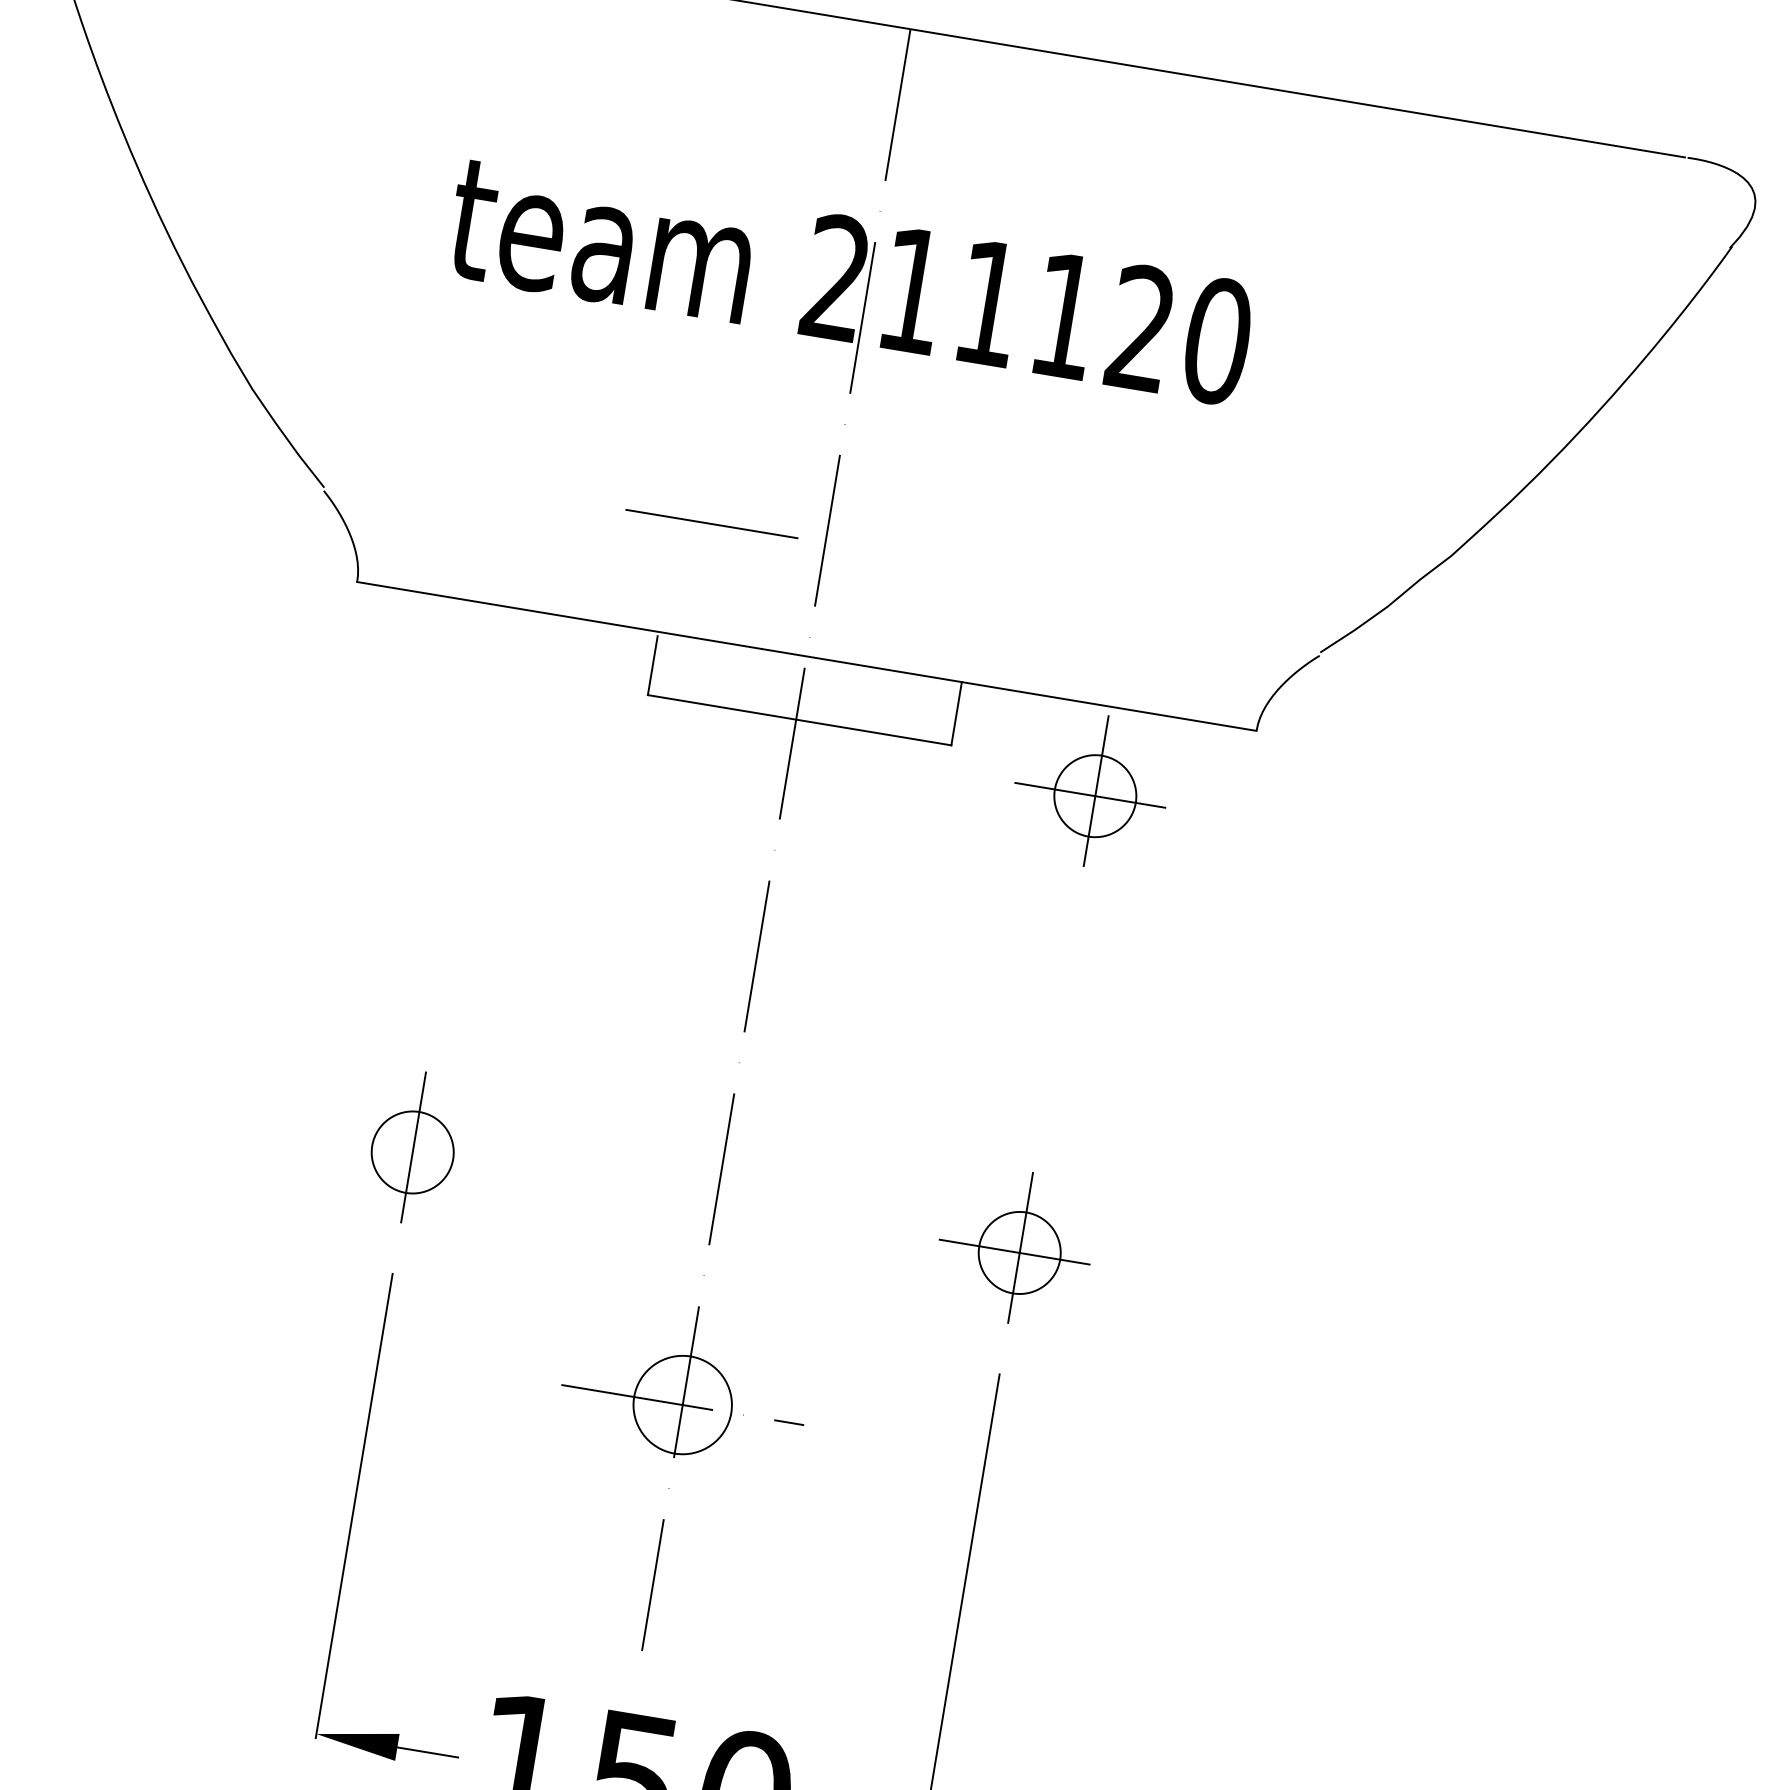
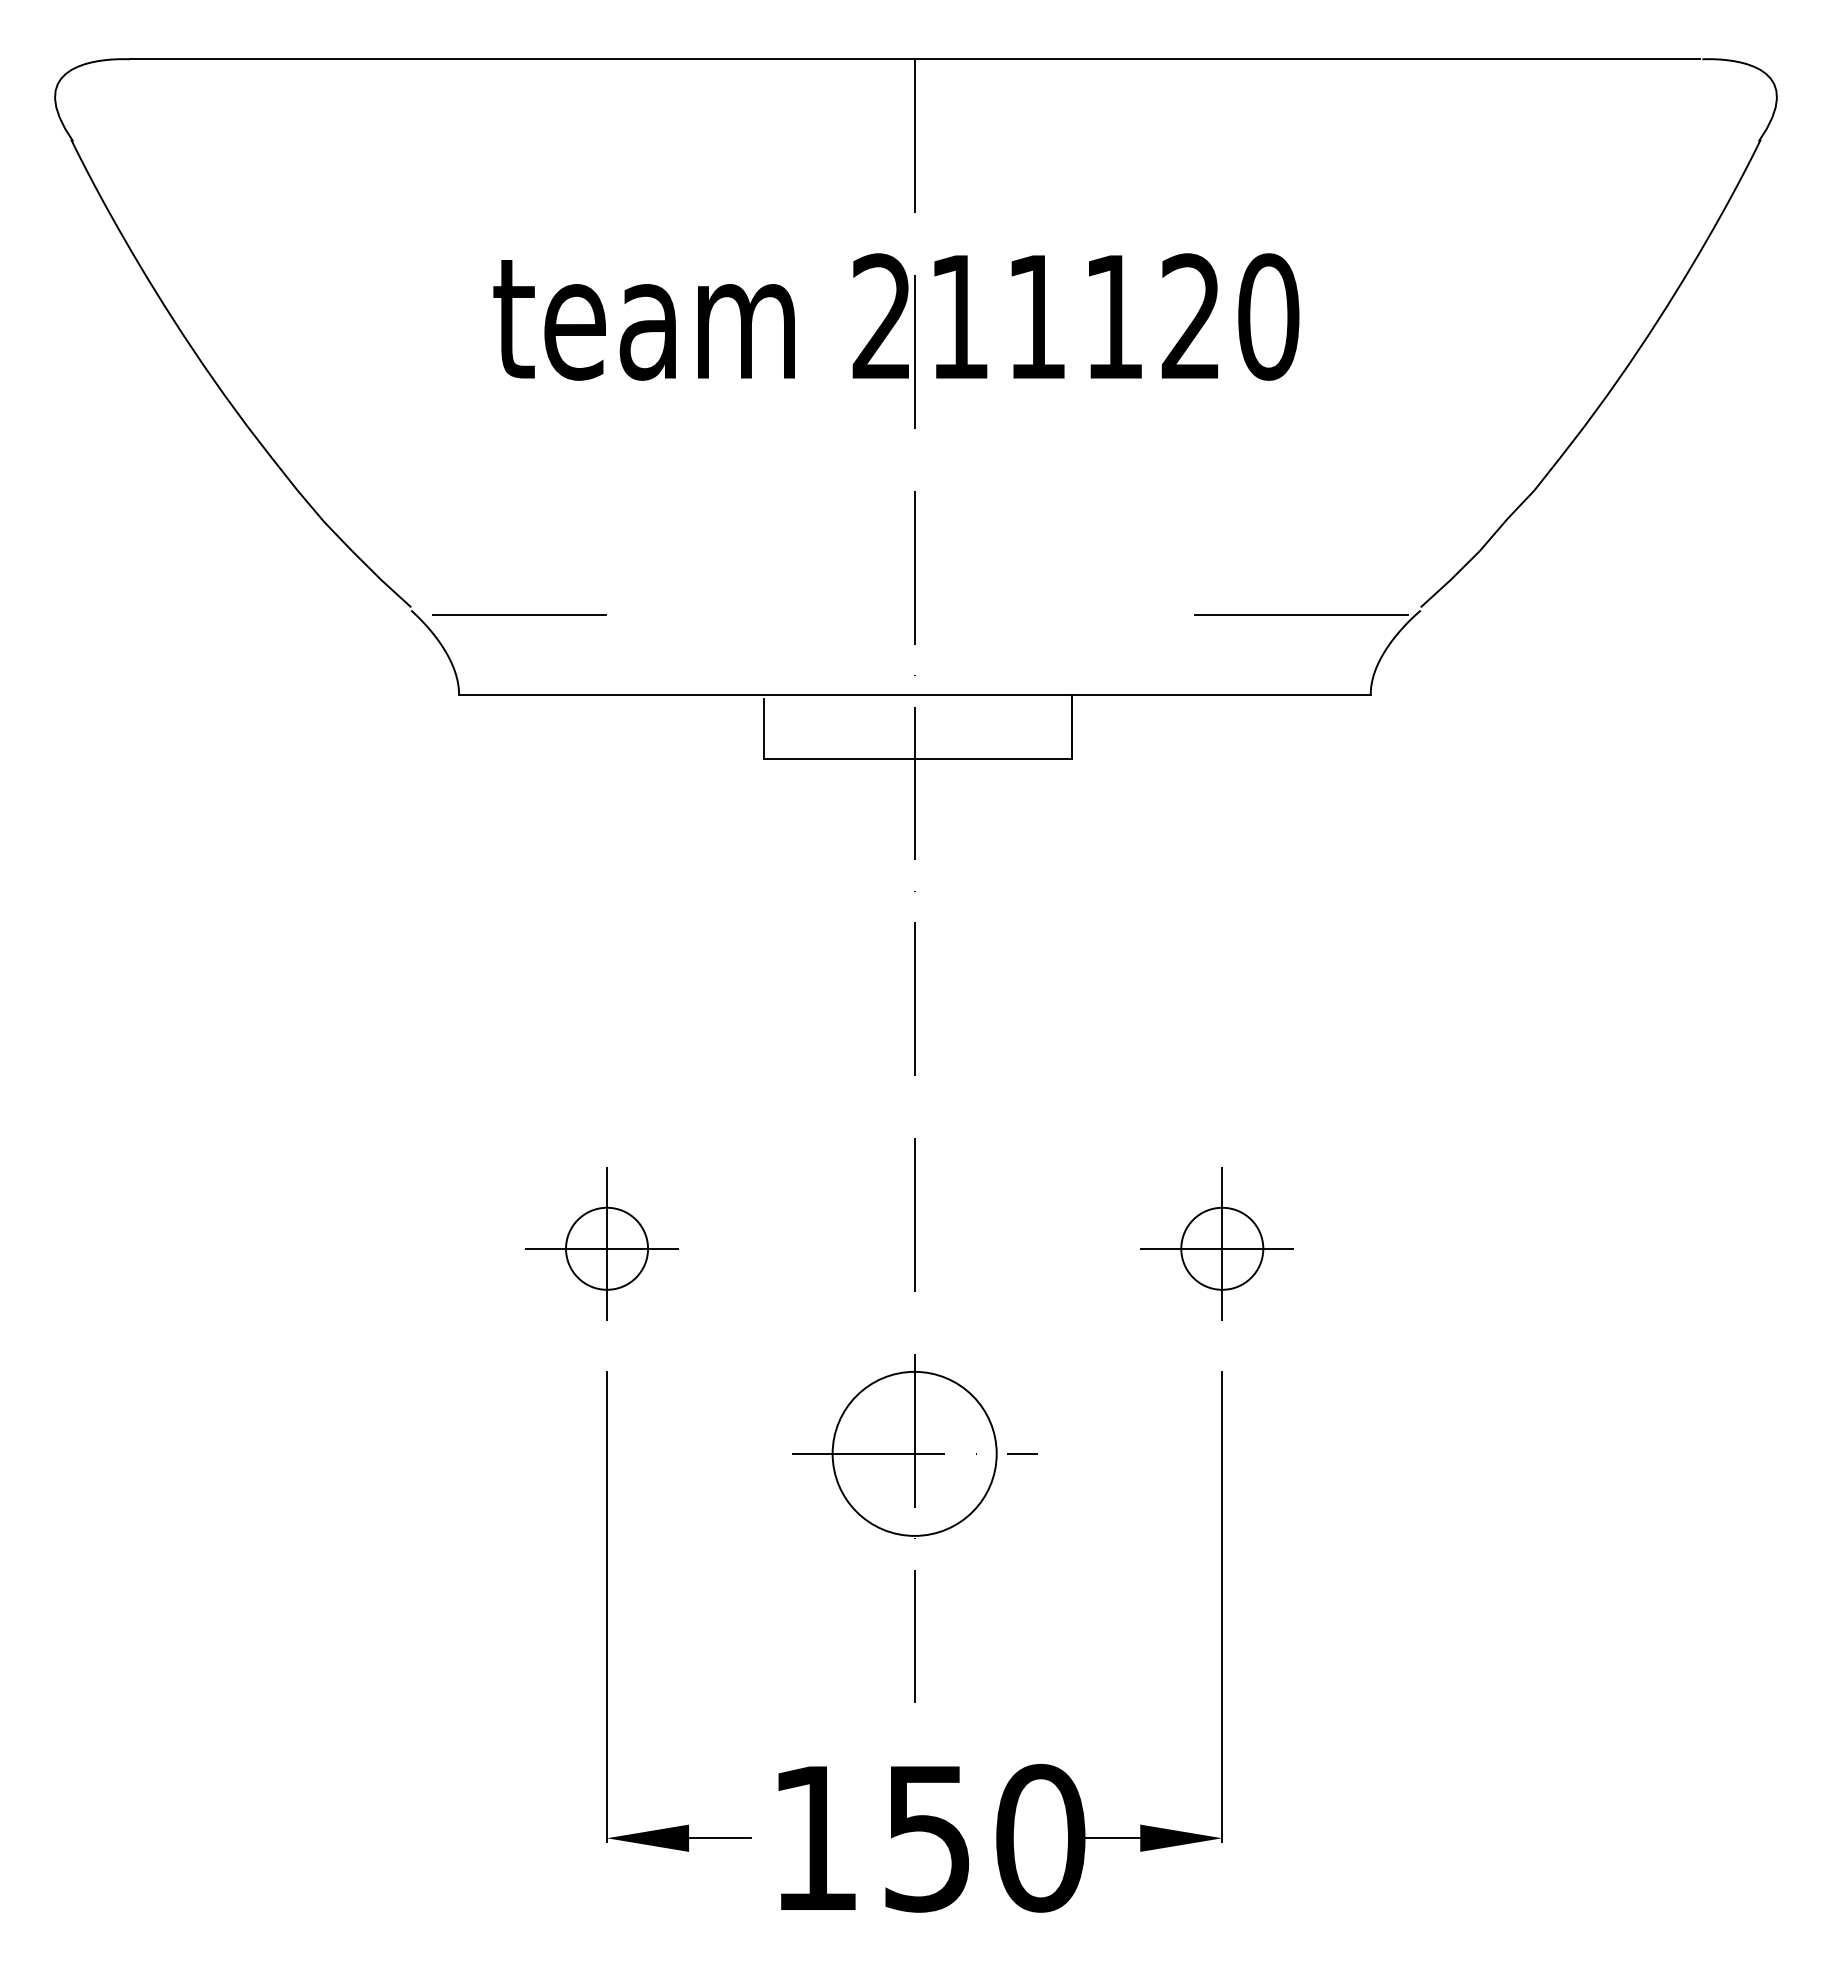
line: (711, 523) -> (519, 614), moved
line: (1201, 640) -> (1301, 614), added
part: (1090, 790) -> (1216, 780), removed
line: (413, 1152) -> (607, 1248), added
circle: (682, 1404) -> (914, 1453), size x1.67

